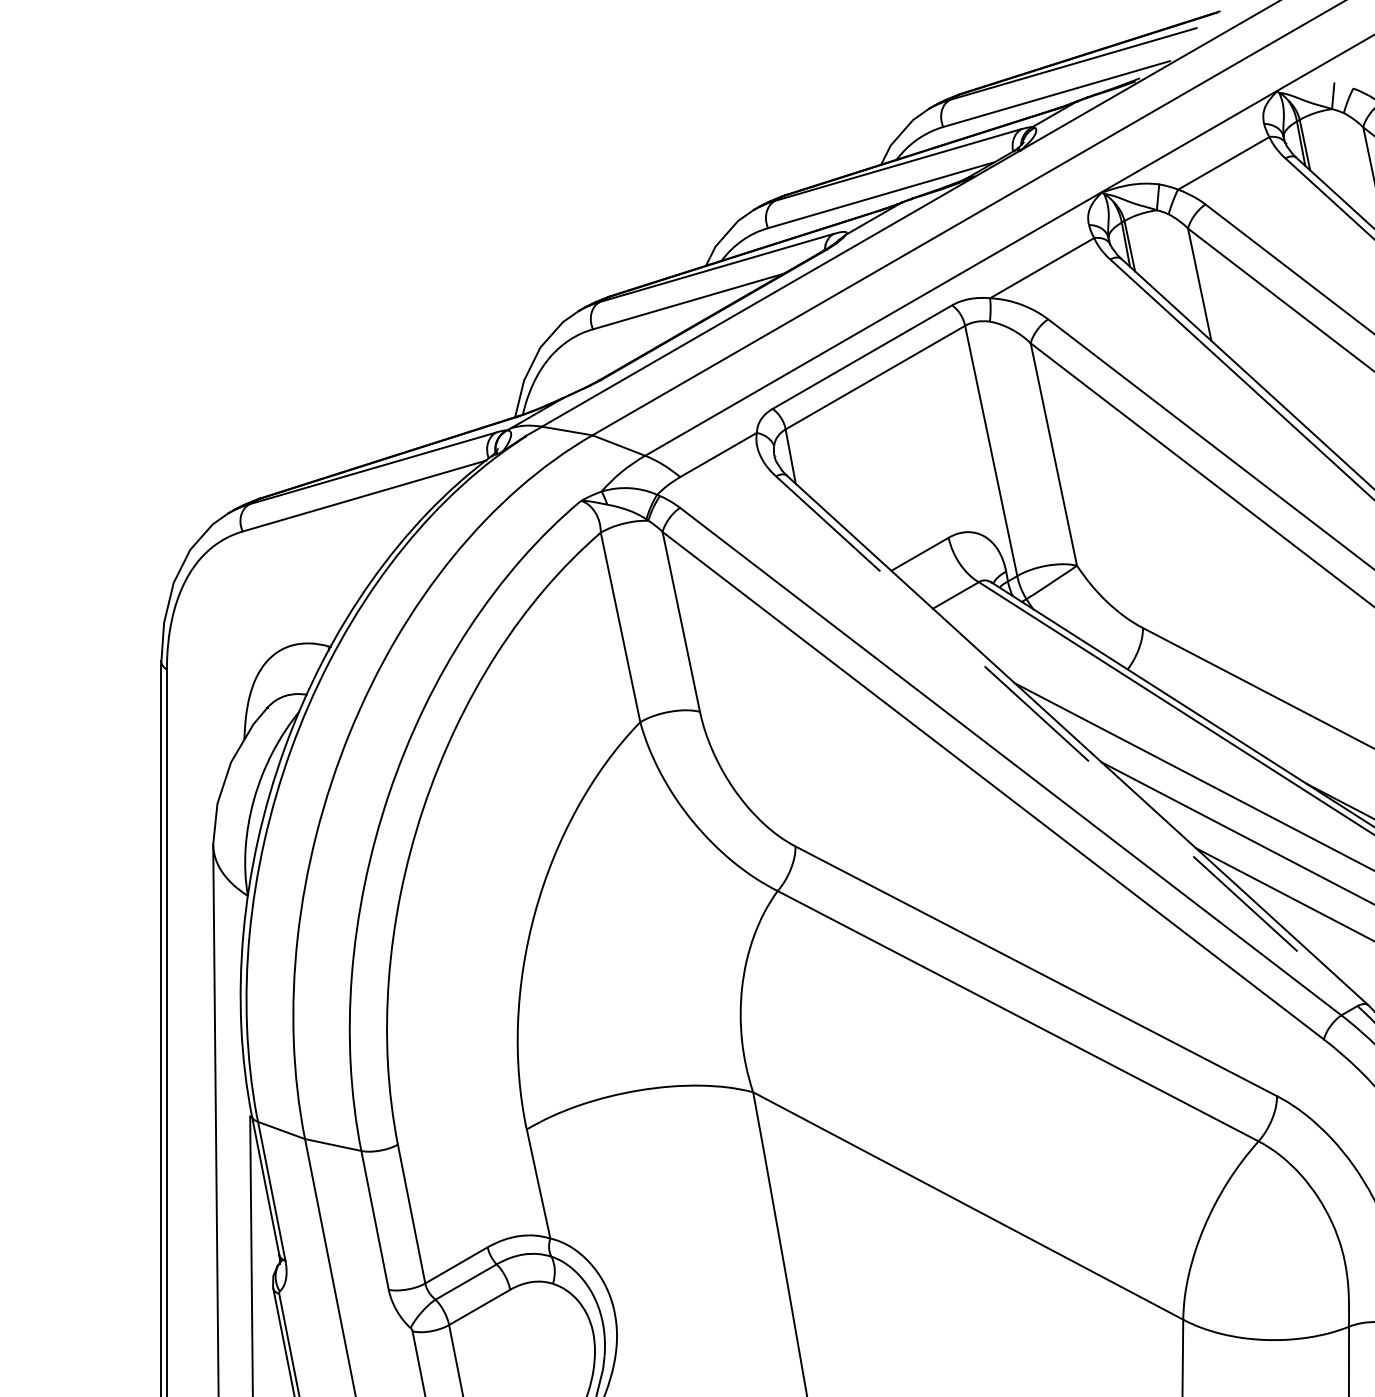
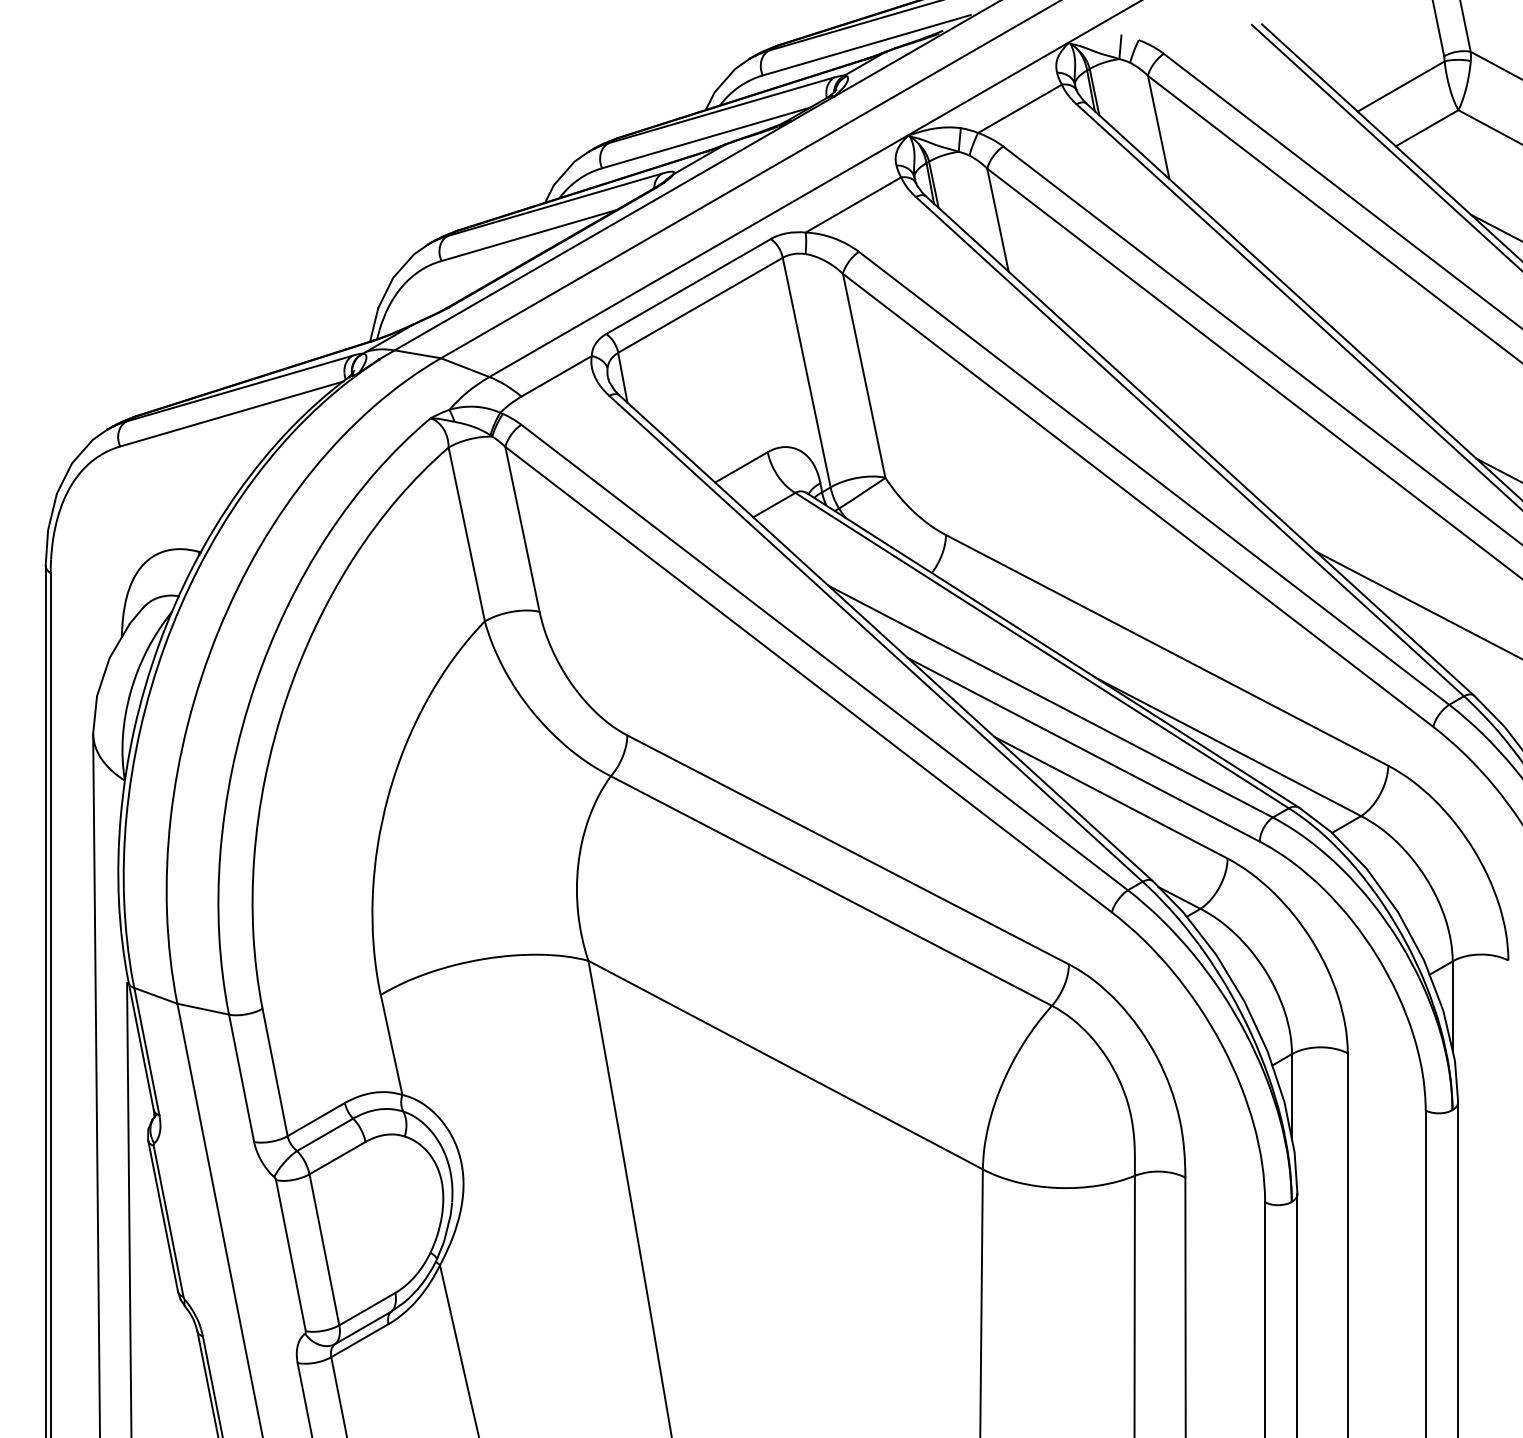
line: (1067, 740) -> (876, 638), dashed -> solid

